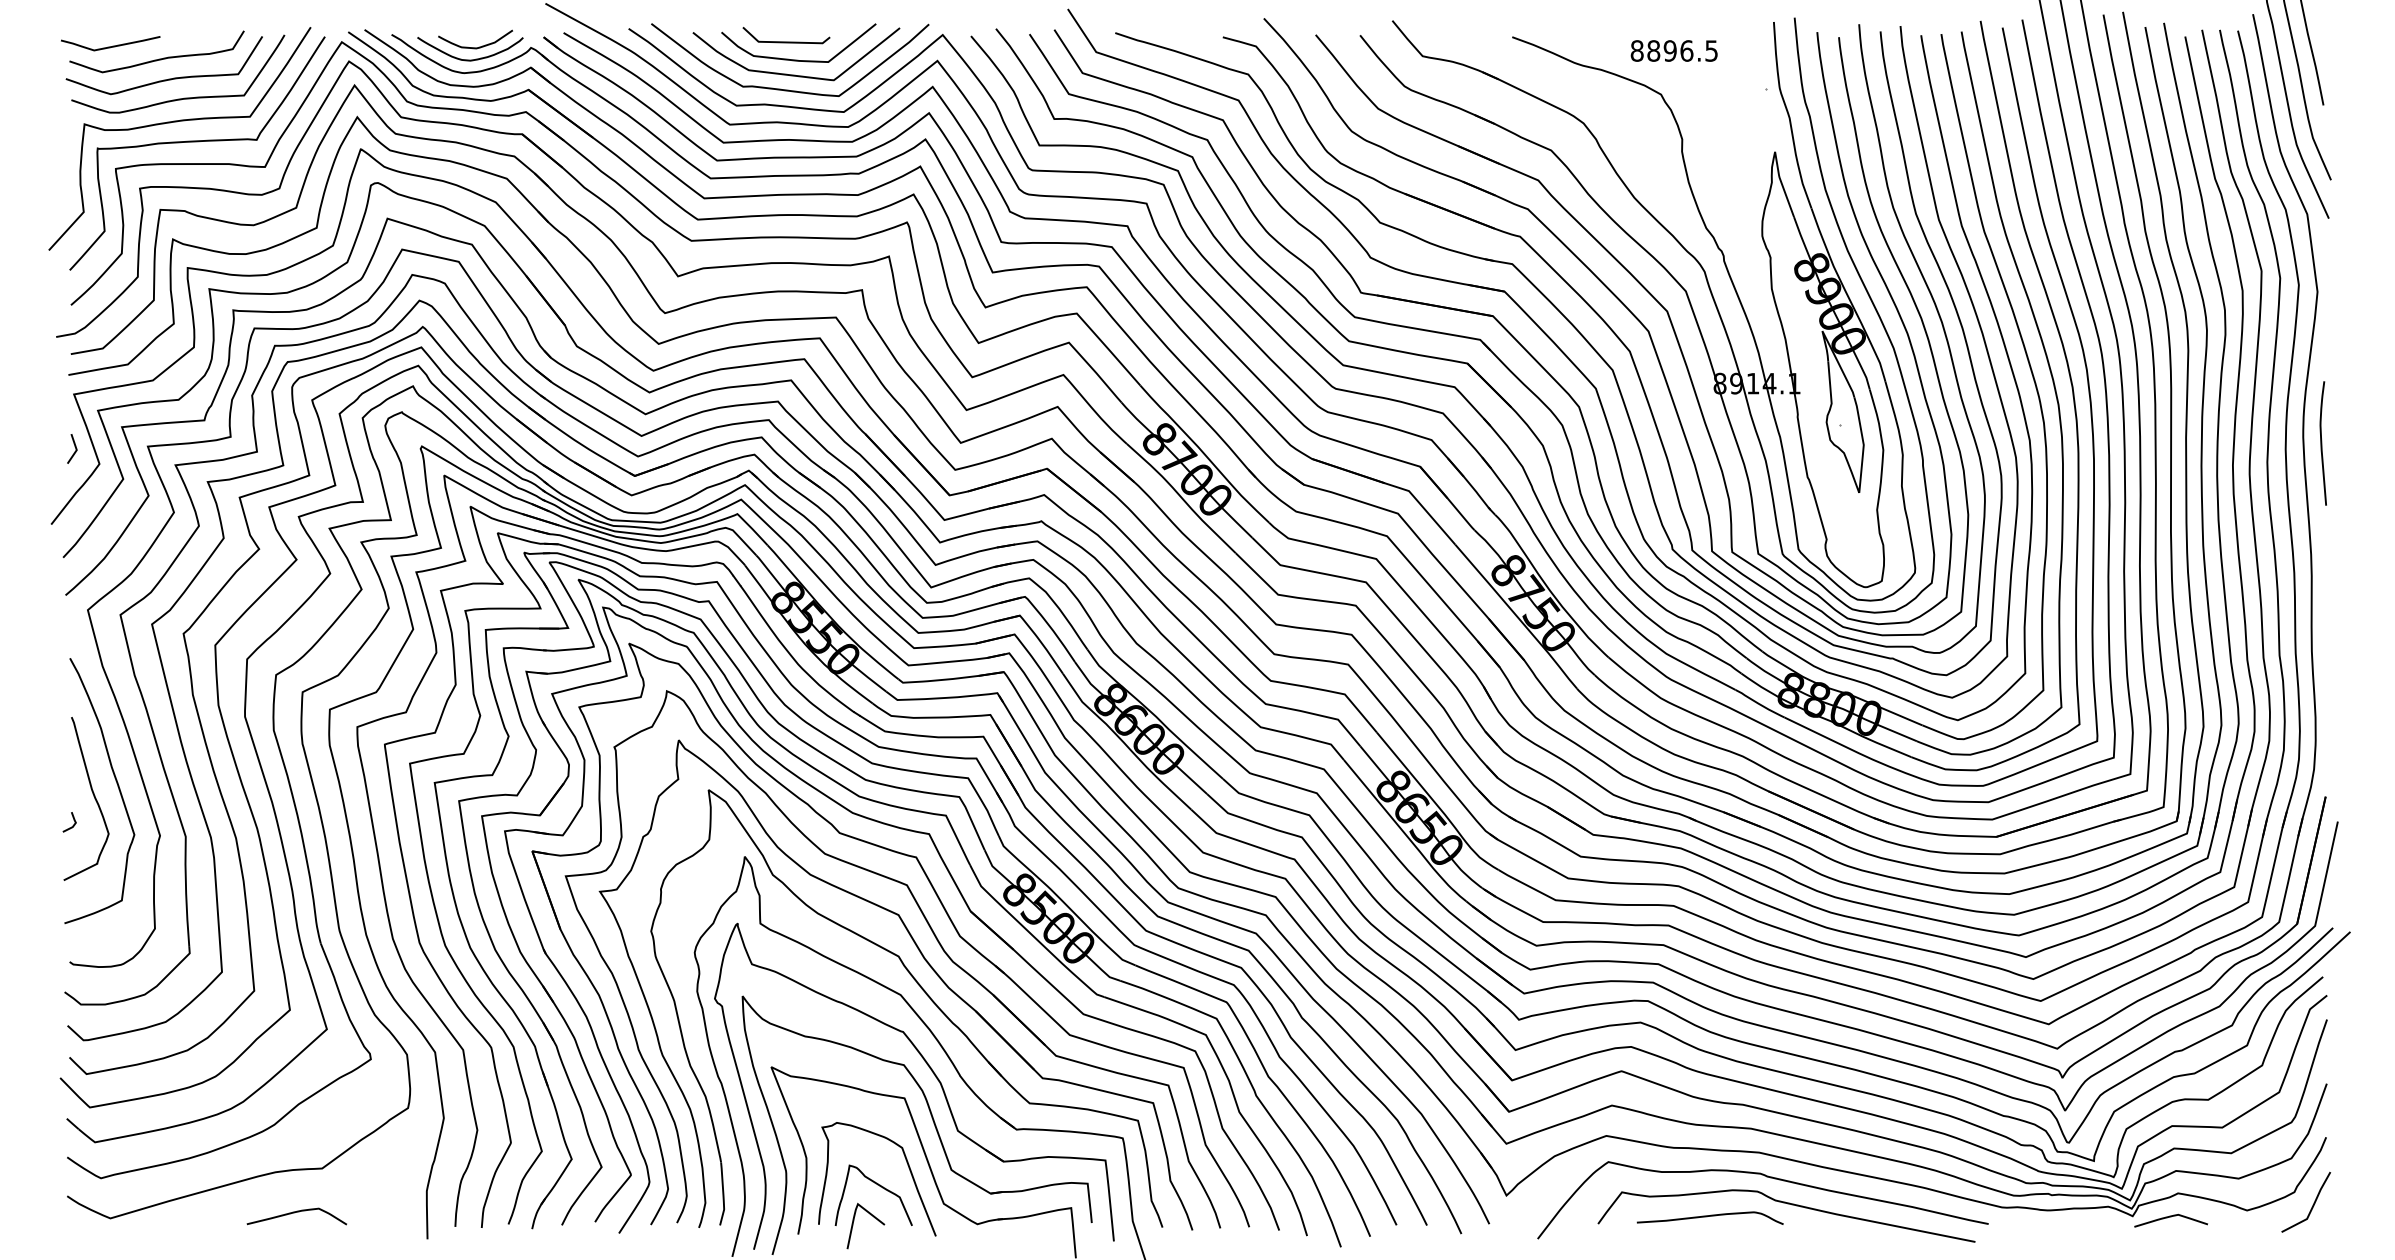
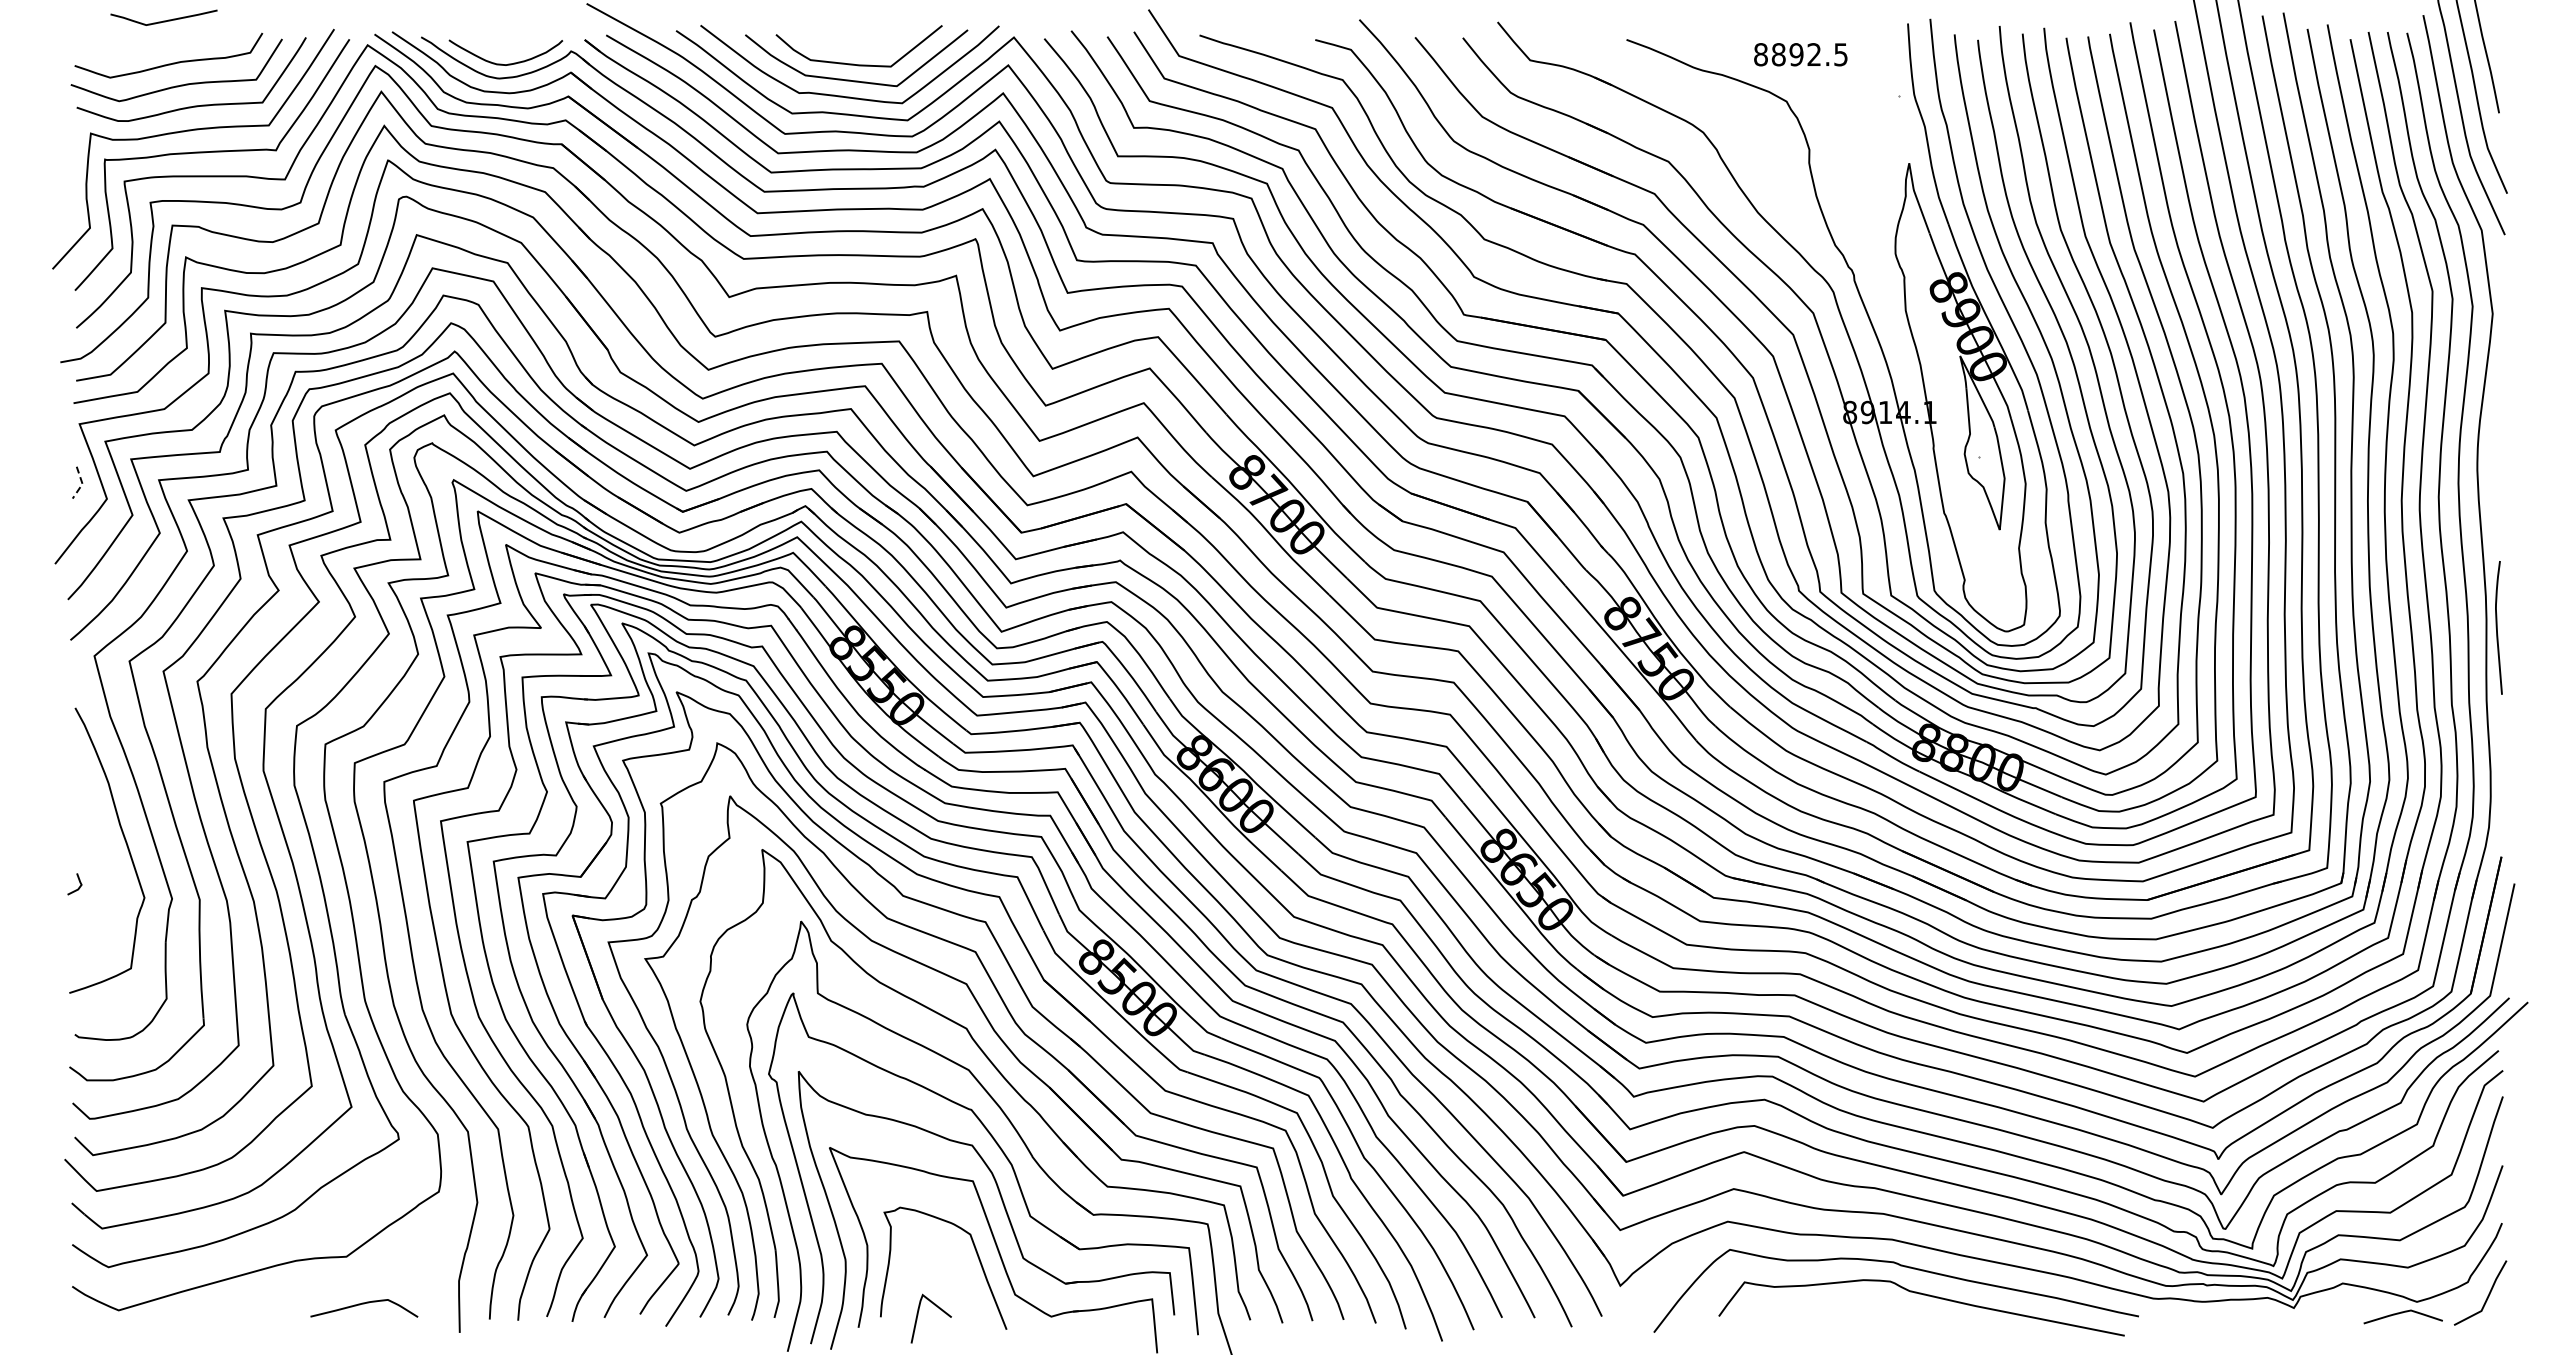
curve: (786, 41) -> (845, 44), removed
curve: (110, 46) -> (163, 20), moved
curve: (474, 47) -> (510, 50), removed
text: (1686, 50) -> (1814, 54), 8896.5 -> 8892.5
curve: (2321, 443) -> (2497, 627), moved
line: (76, 449) -> (82, 483), solid -> dashed
curve: (93, 796) -> (100, 856), removed
curve: (880, 1186) -> (946, 1276), removed
curve: (297, 1212) -> (364, 1304), moved
curve: (1710, 1216) -> (1839, 1308), removed
curve: (2170, 1217) -> (2402, 1313), moved

